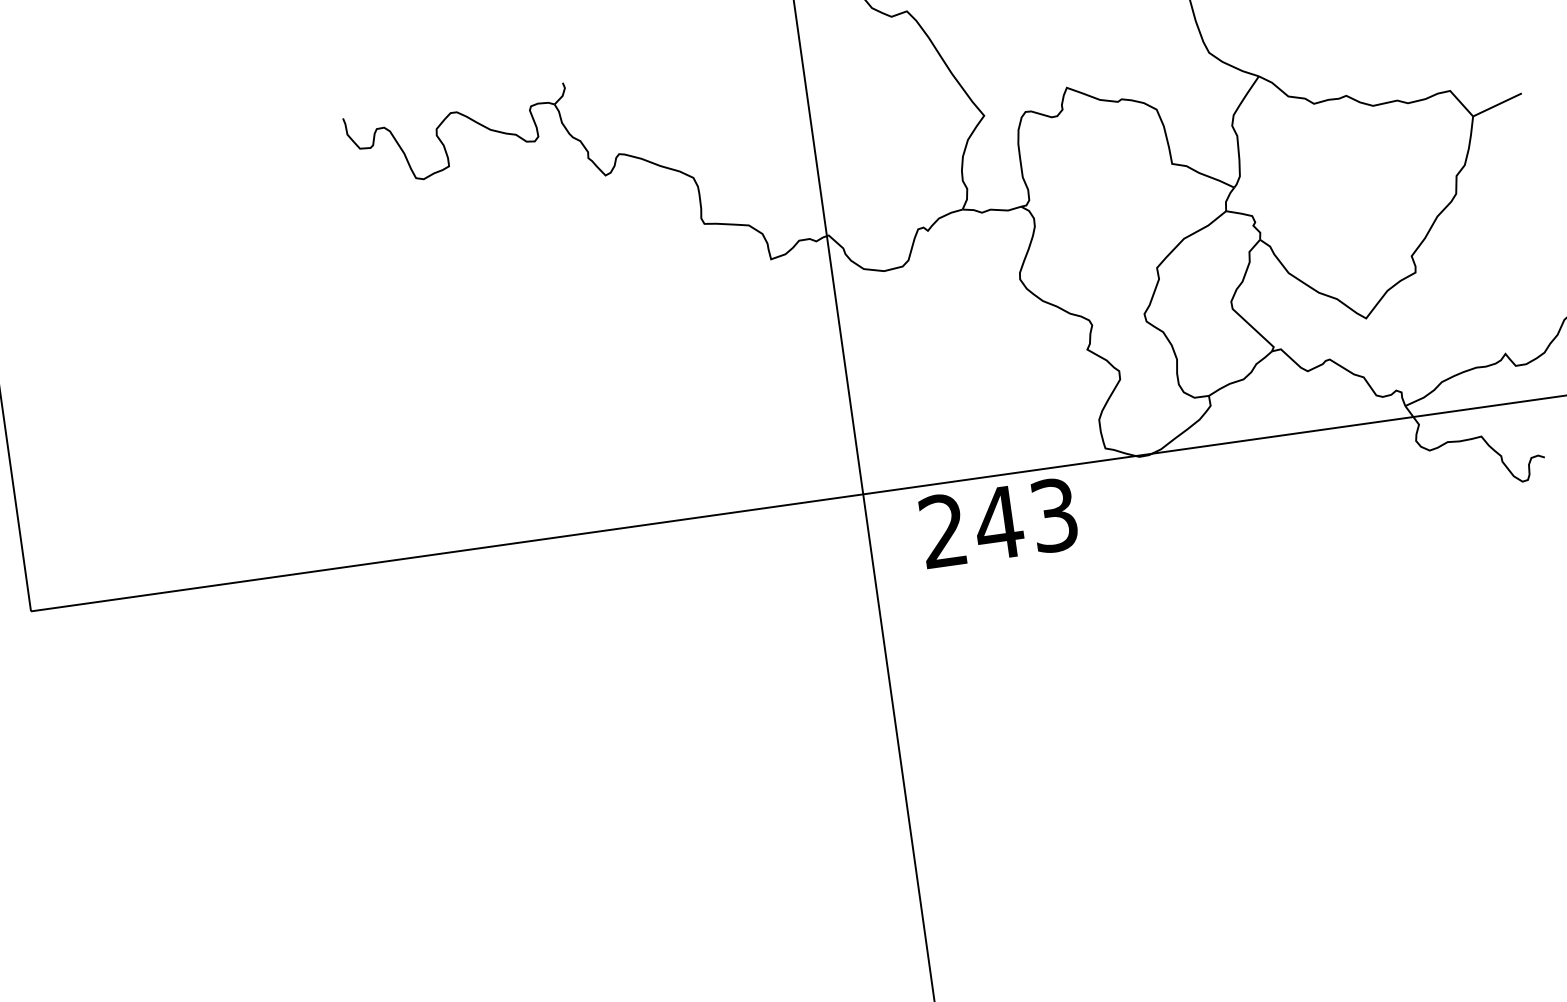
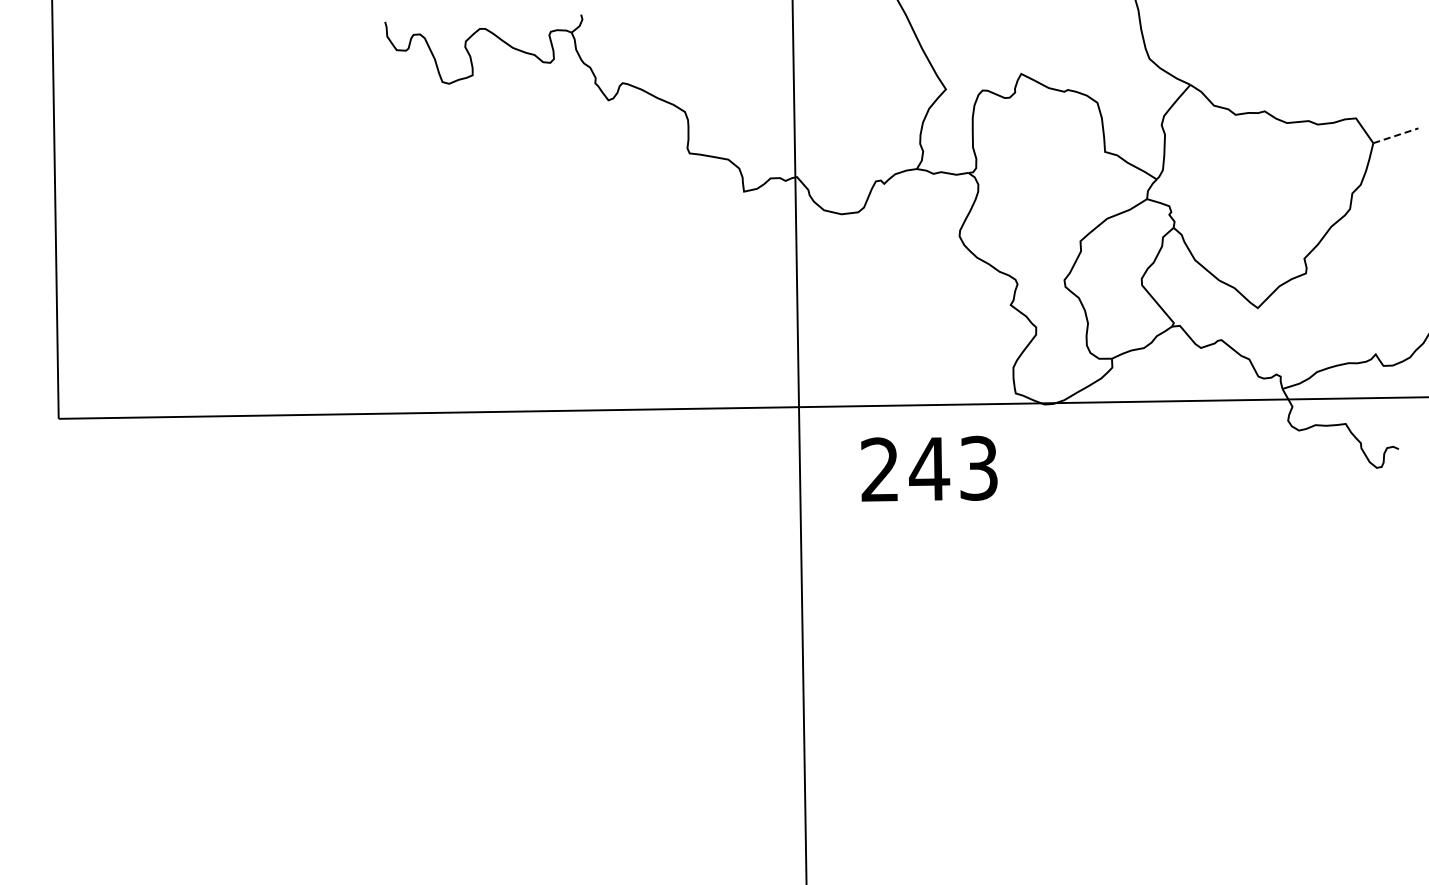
line: (1497, 104) -> (1395, 135), solid -> dashed
text: (998, 522) -> (929, 468), moved

